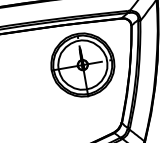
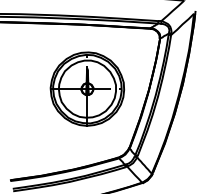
part: (81, 64) -> (86, 88), moved

